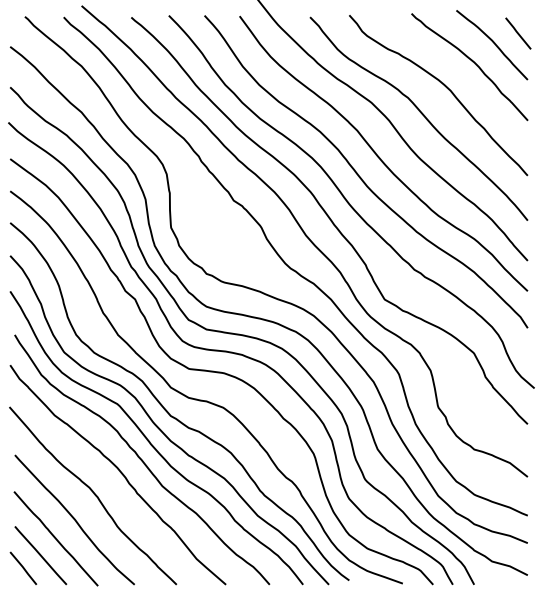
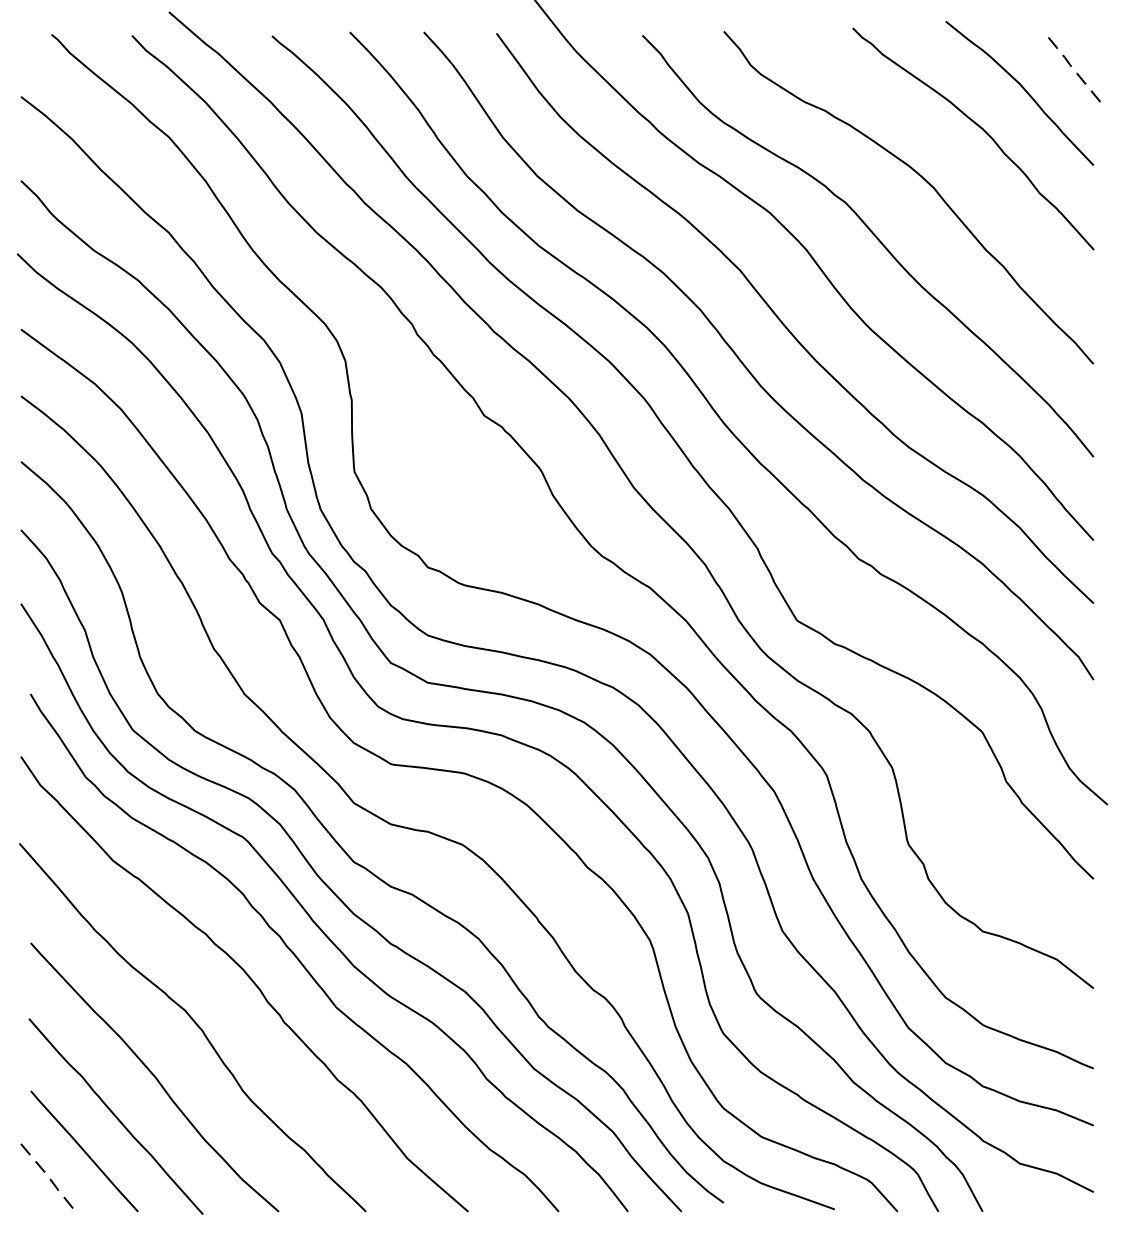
line: (517, 32) -> (1072, 67), solid -> dashed
line: (23, 568) -> (48, 1178), solid -> dashed

